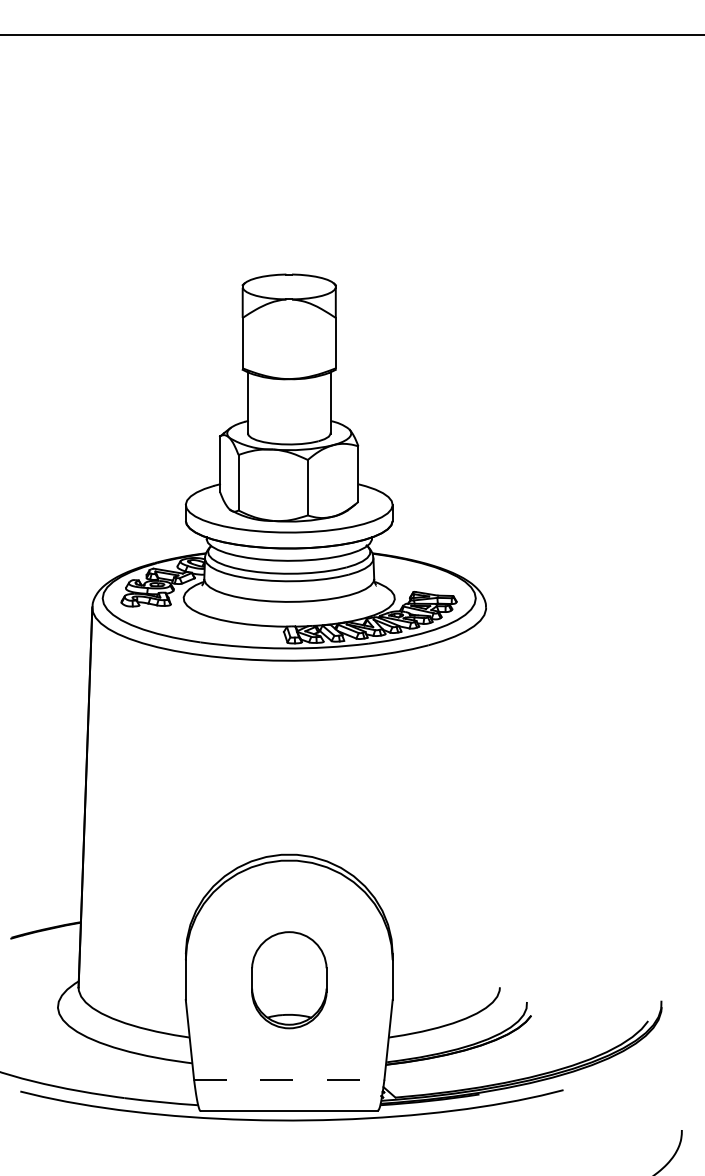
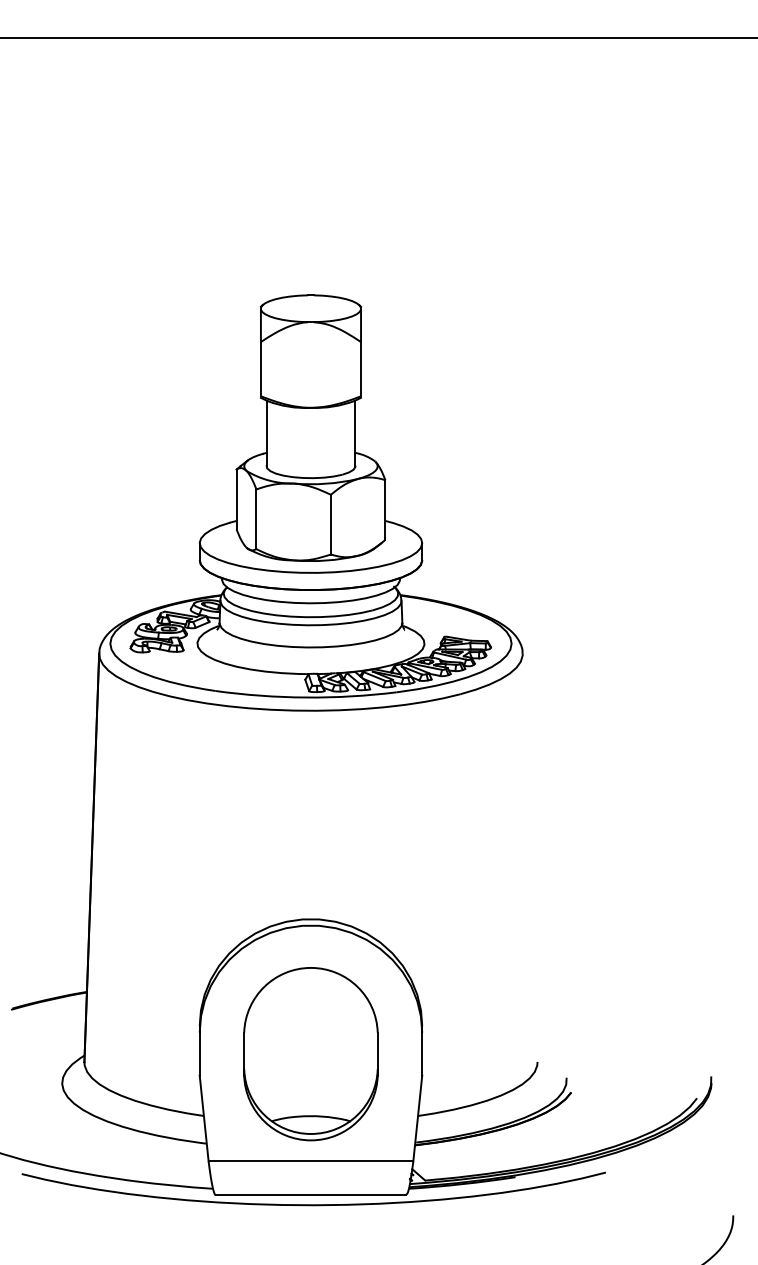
part: (289, 980) -> (311, 1054), size x1.67
line: (289, 1079) -> (311, 1161), dashed -> solid

